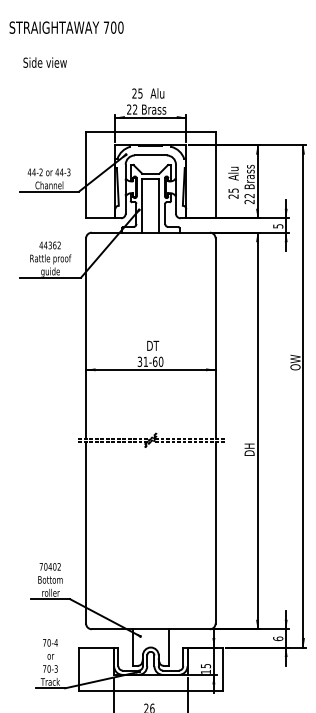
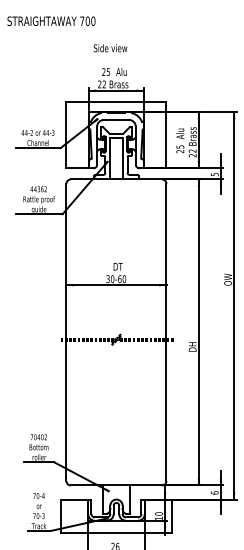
text: (44, 62) -> (110, 48), moved
text: (145, 361) -> (112, 278), 31-60 -> 30-60
text: (205, 665) -> (158, 513), 15 -> 10

